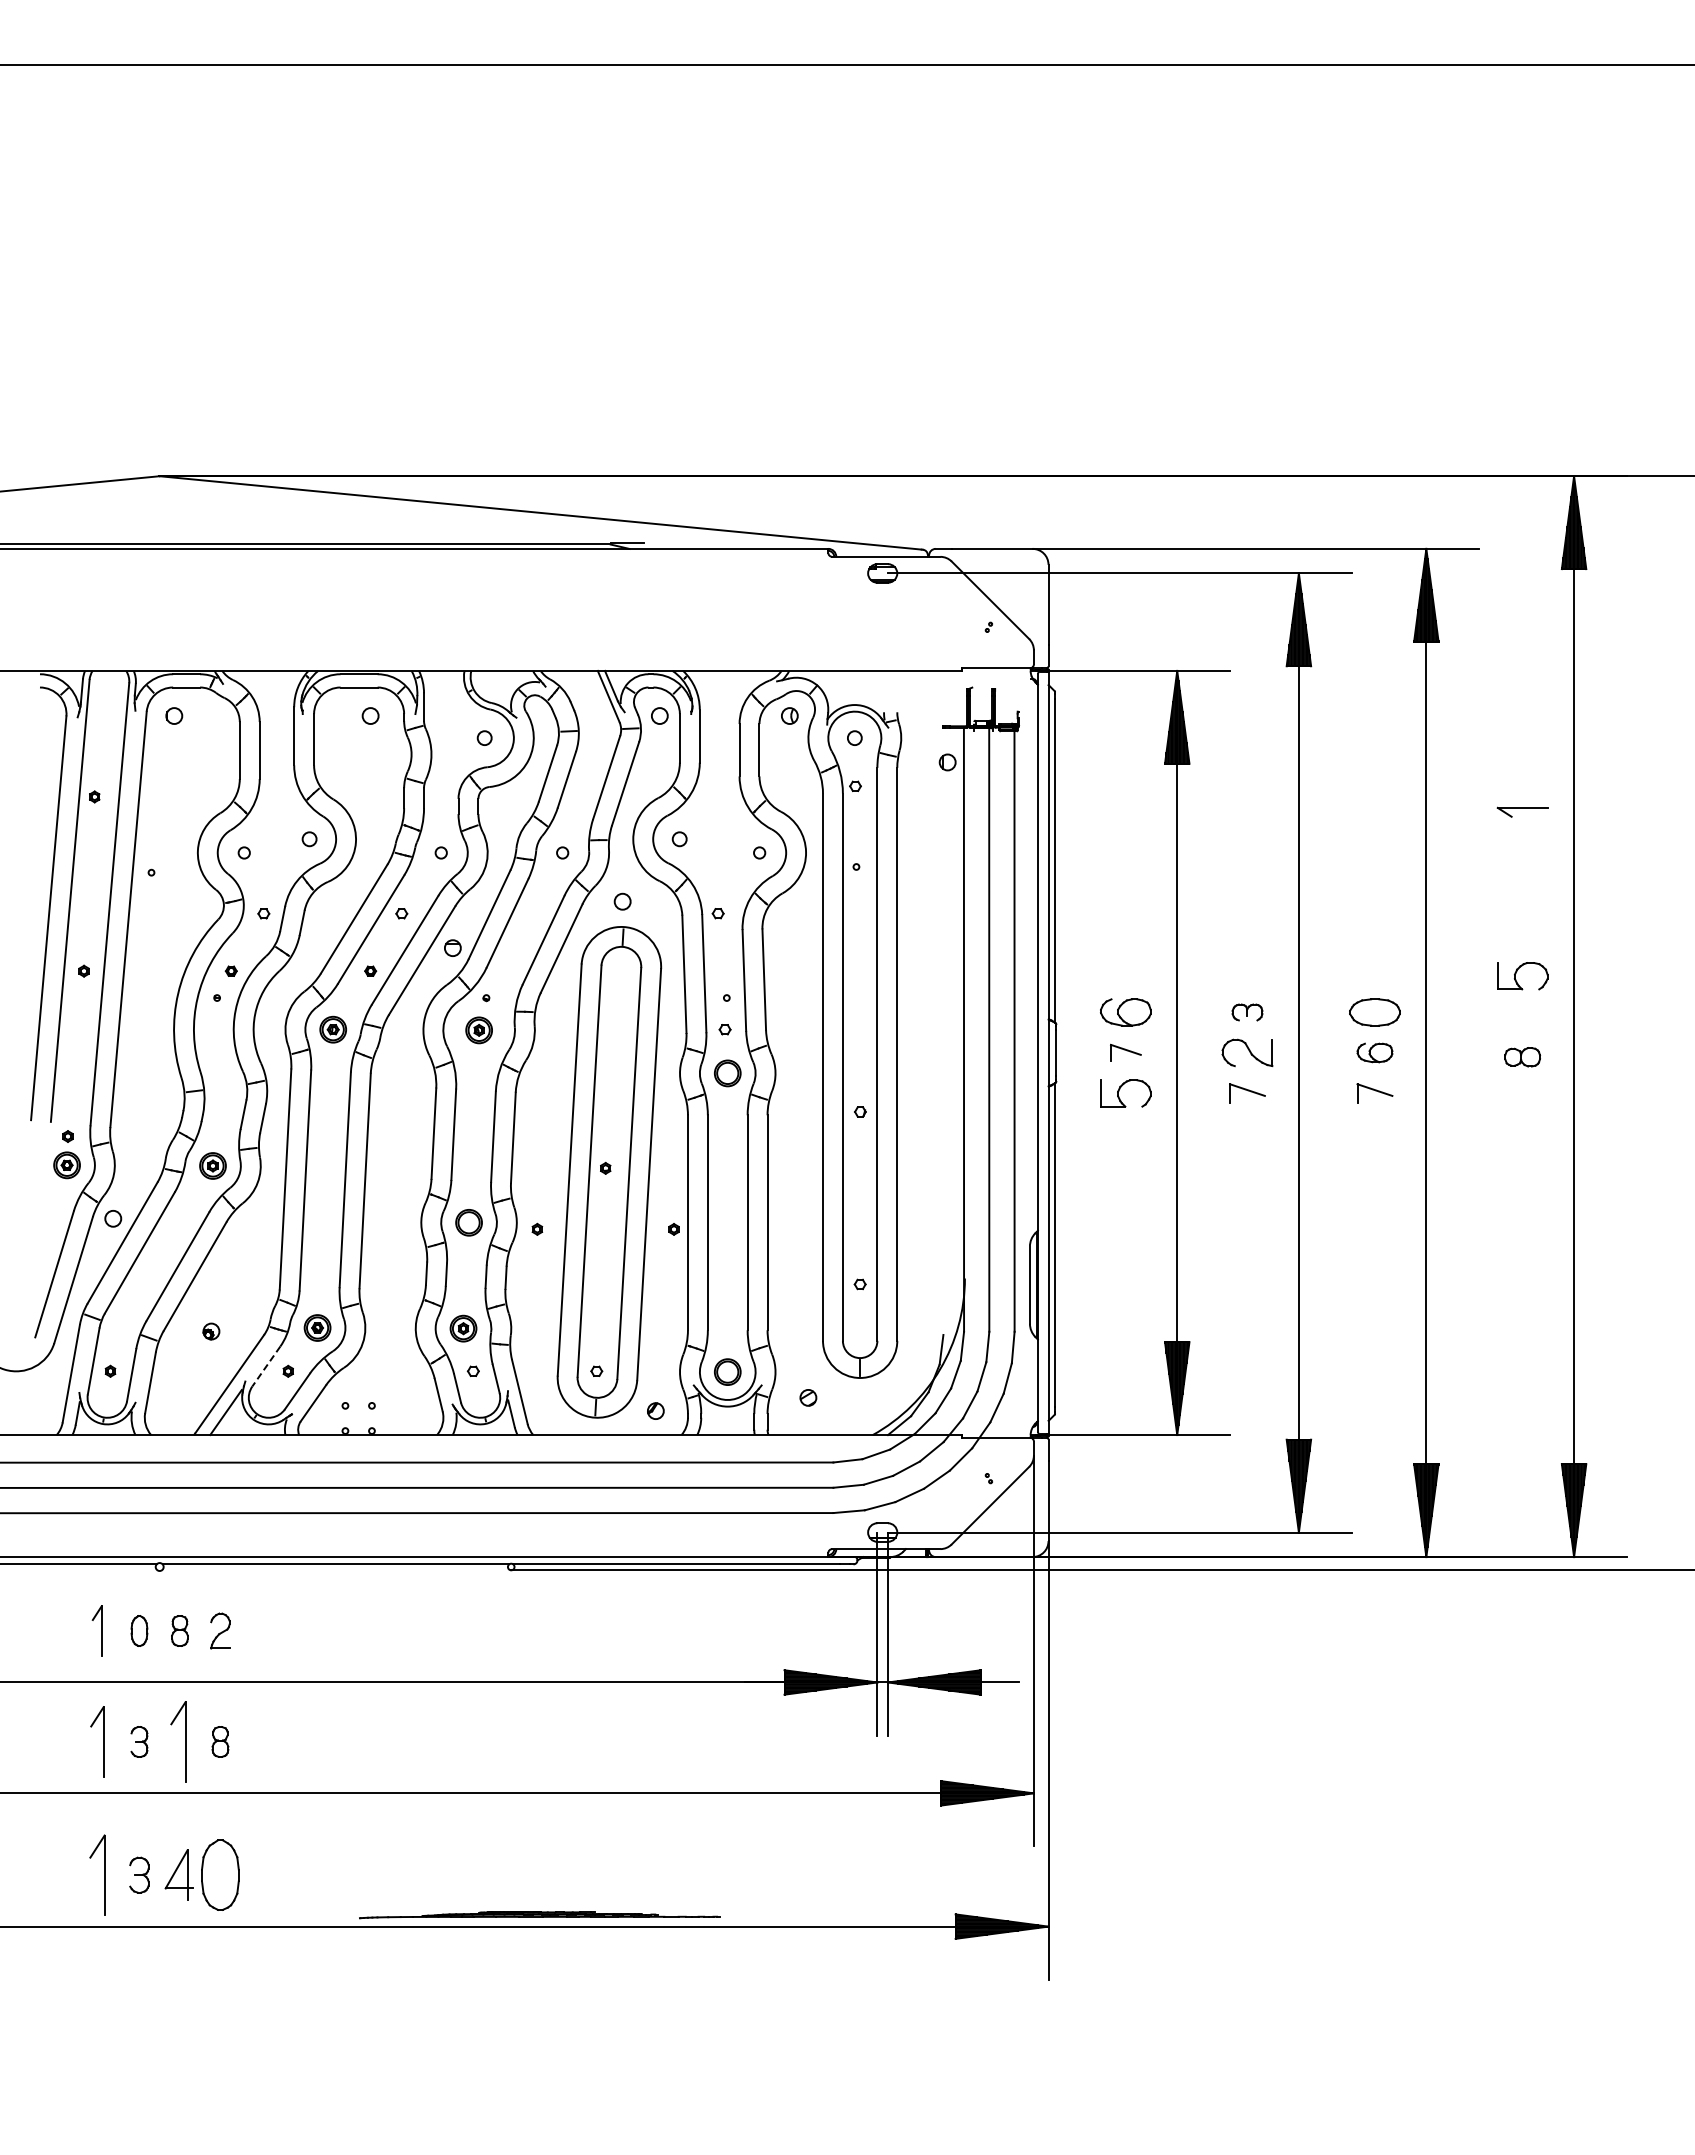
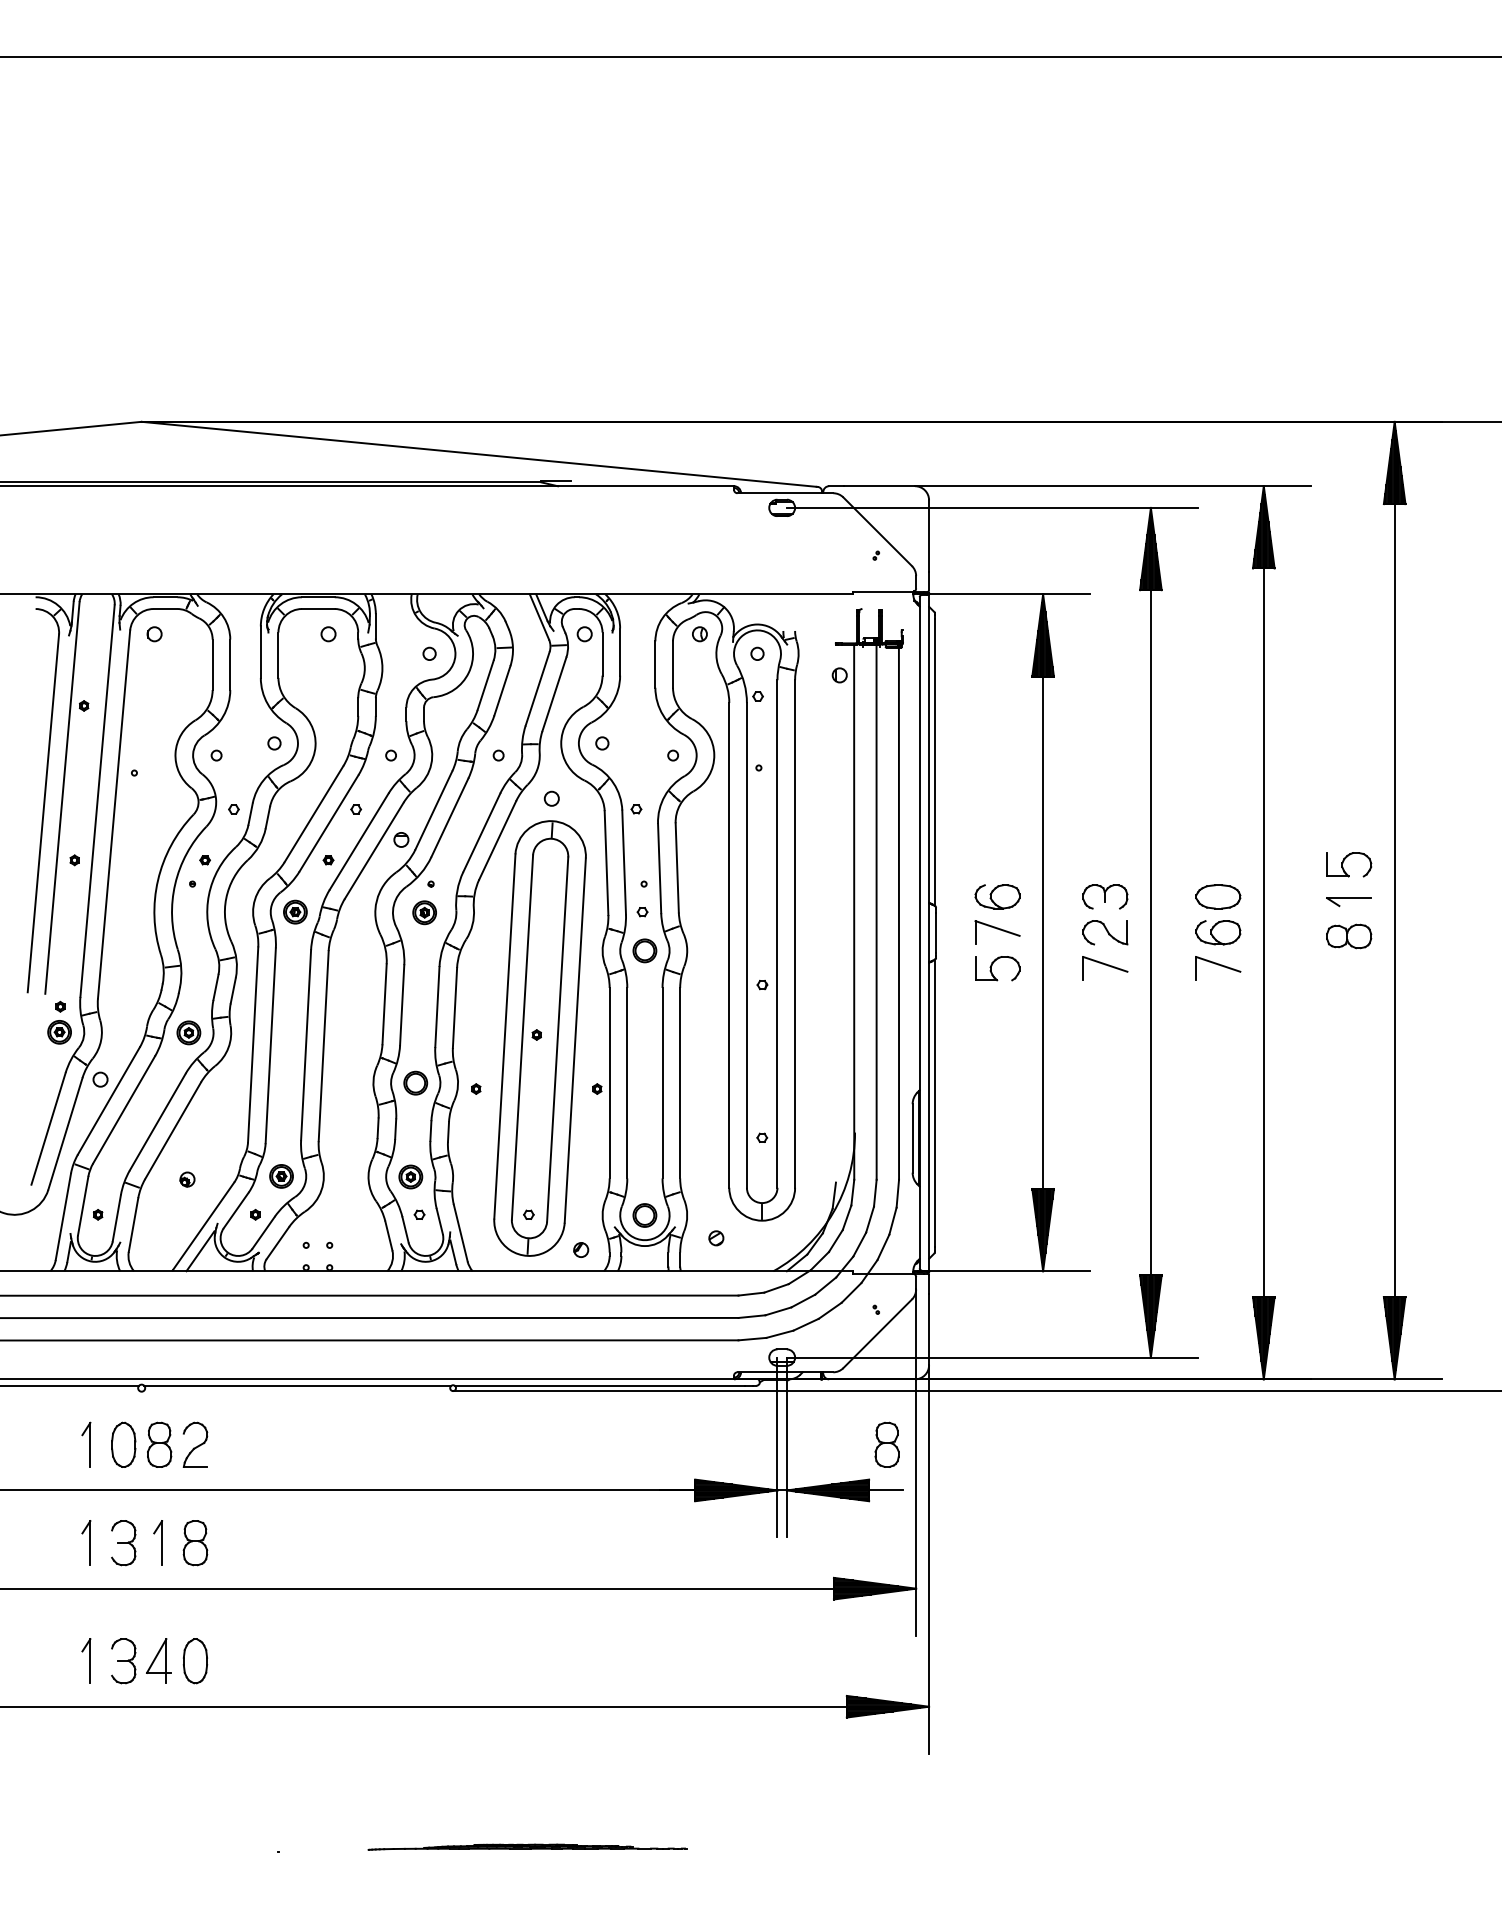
part: (1522, 811) -> (1348, 901), moved
part: (1247, 1012) -> (1105, 896), size x1.67
part: (1125, 1052) -> (997, 932), size x1.67
part: (1374, 1052) -> (1217, 932), size x1.43
part: (1522, 1057) -> (1348, 936), size x1.43
part: (1247, 1093) -> (1105, 968), size x1.43
part: (1374, 1093) -> (1217, 968), size x1.43
line: (266, 1366) -> (236, 1210), dashed -> solid
part: (139, 1630) -> (123, 1444), size x1.67
part: (179, 1630) -> (159, 1444), size x1.67
part: (220, 1630) -> (195, 1444), size x1.43
part: (1001, 1630) -> (887, 1444), added
part: (96, 1741) -> (85, 1542), size x0.71
part: (139, 1741) -> (123, 1542), size x1.67
part: (177, 1741) -> (157, 1542), size x0.62
part: (220, 1741) -> (195, 1542), size x1.67
part: (96, 1874) -> (85, 1660), size x0.62
part: (139, 1874) -> (123, 1660), size x1.43
part: (220, 1875) -> (195, 1661), size x0.71
part: (539, 1915) -> (527, 1847), moved

